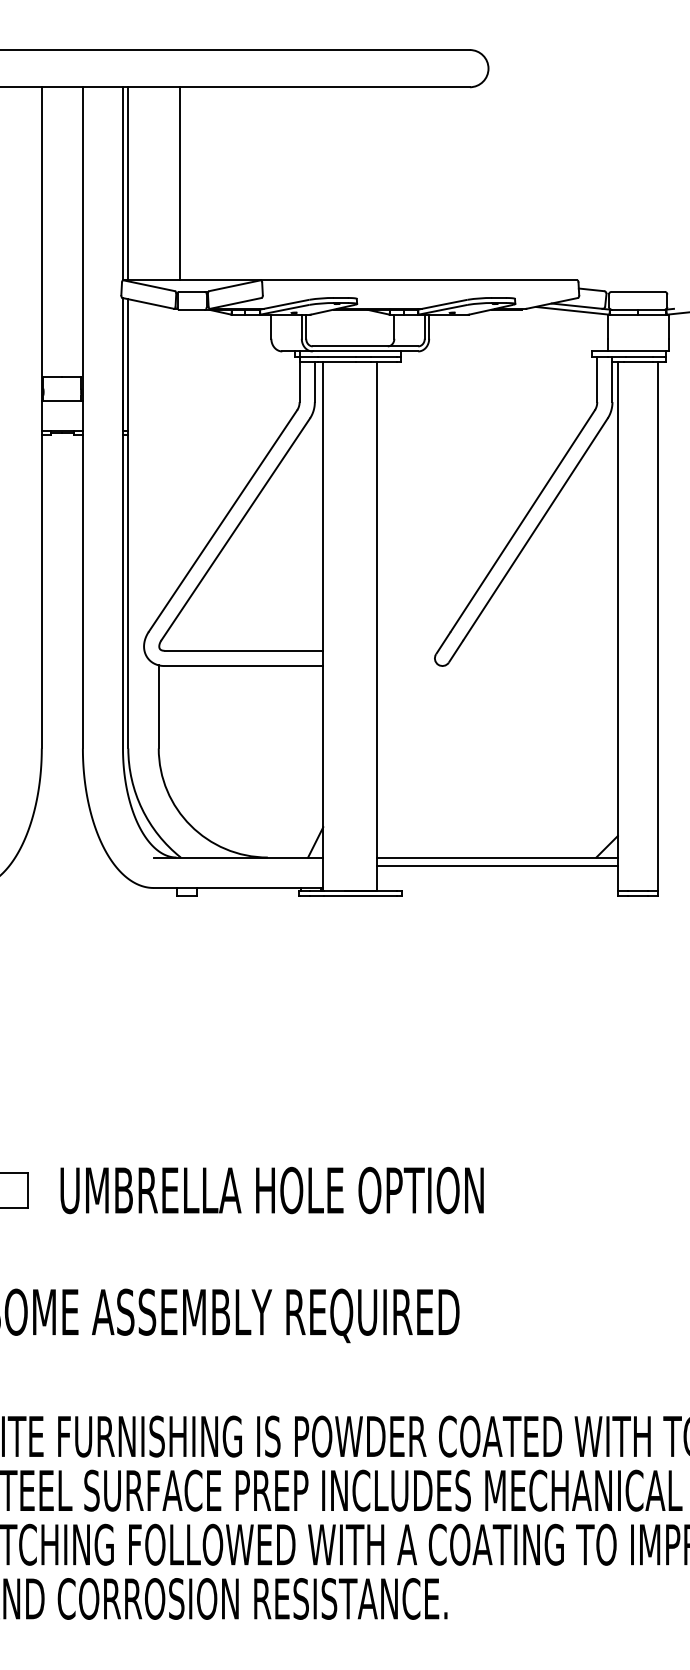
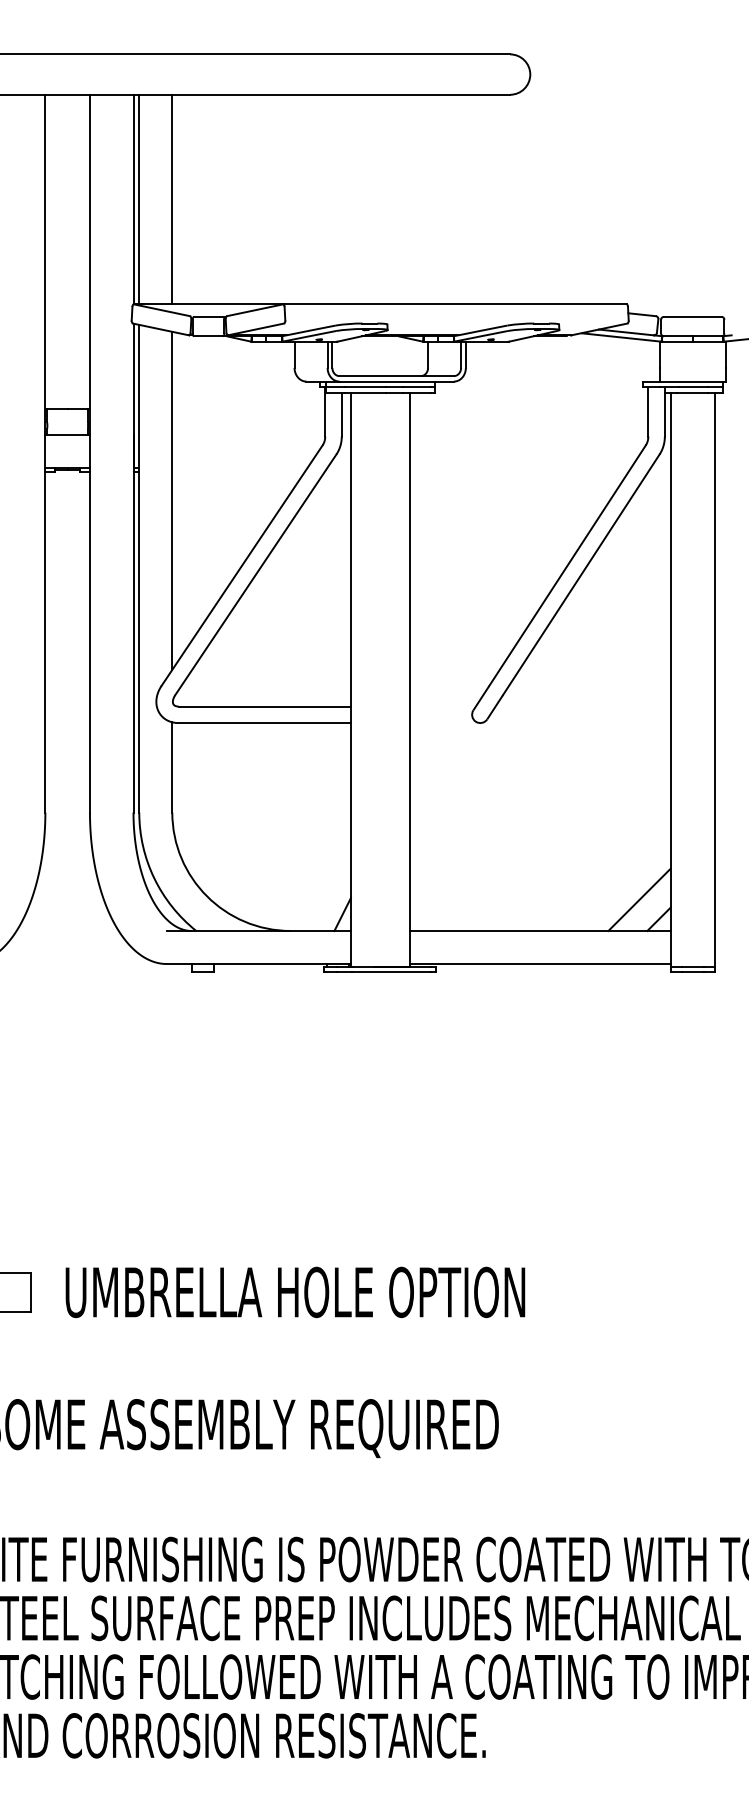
line: (180, 183) -> (172, 199), moved
line: (158, 460) -> (172, 500), added
line: (589, 828) -> (639, 899), added
line: (496, 866) -> (539, 964), moved

